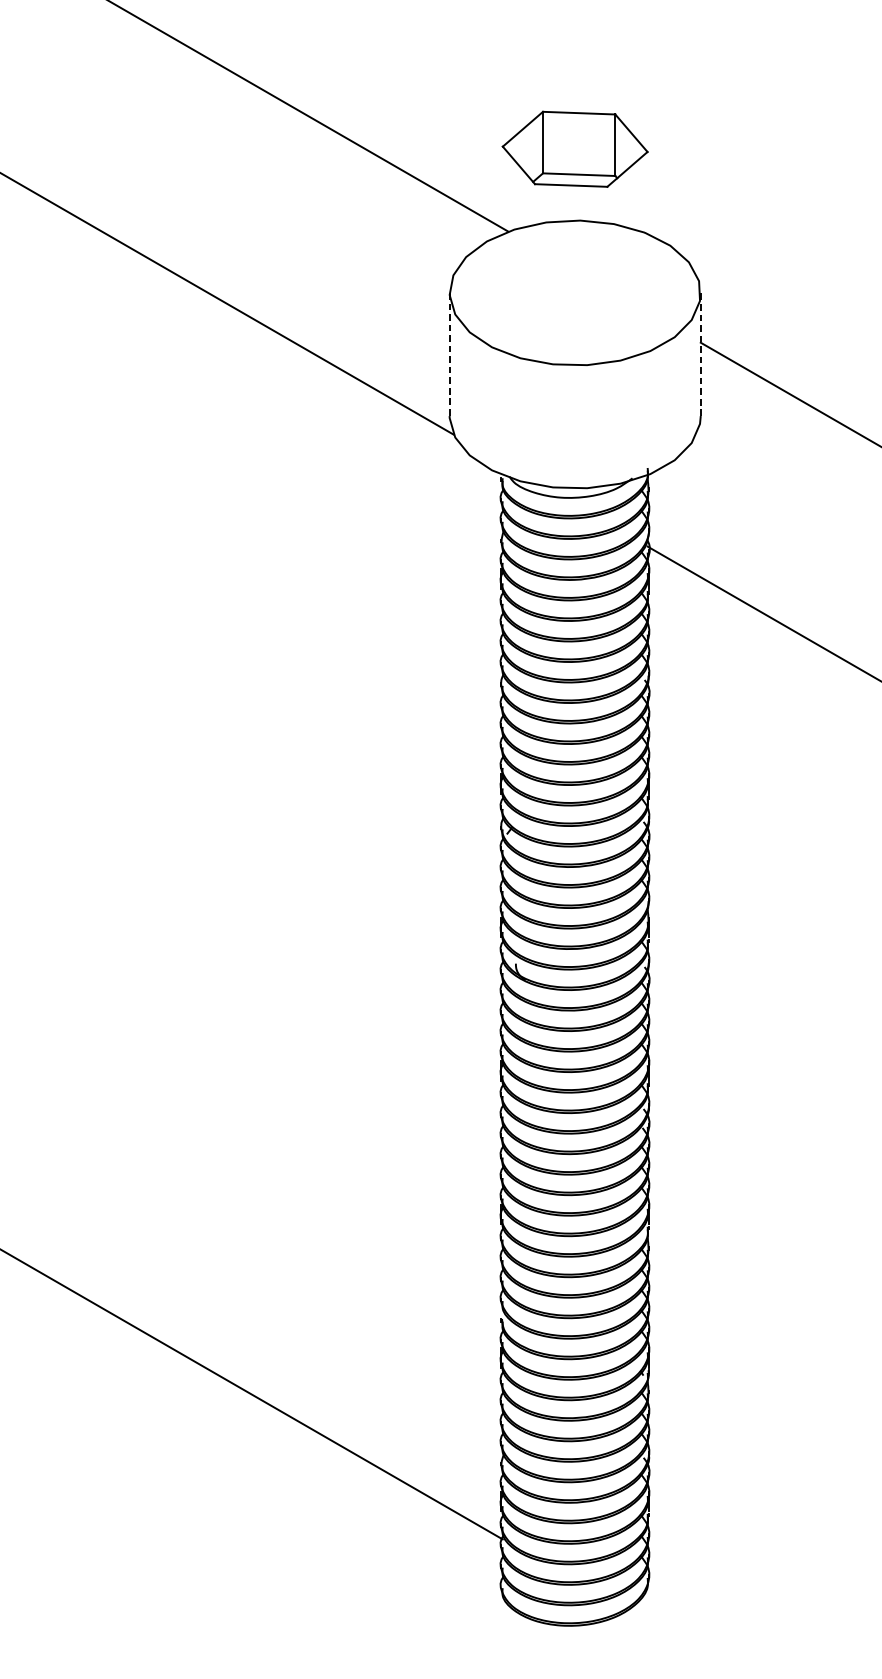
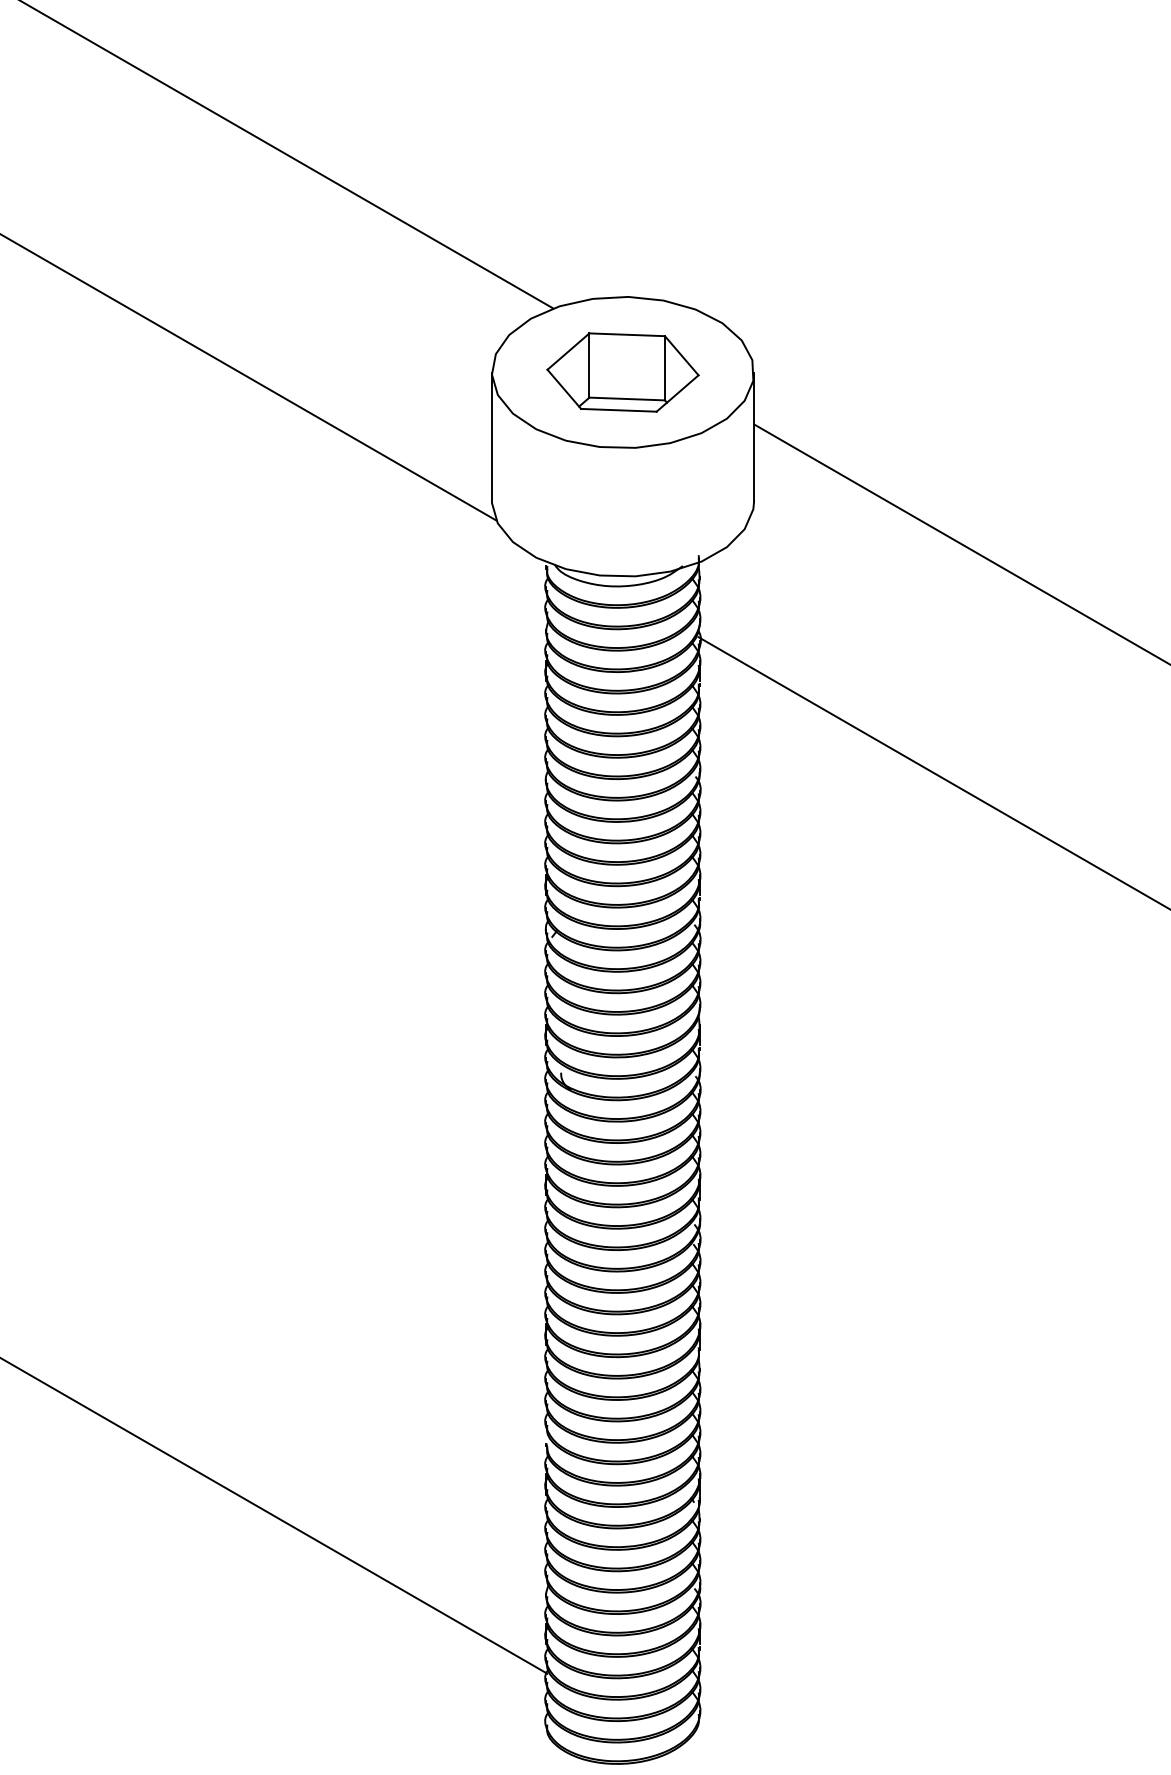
part: (574, 149) -> (622, 372), moved
line: (701, 354) -> (754, 436), dashed -> solid
line: (449, 355) -> (491, 437), dashed -> solid

